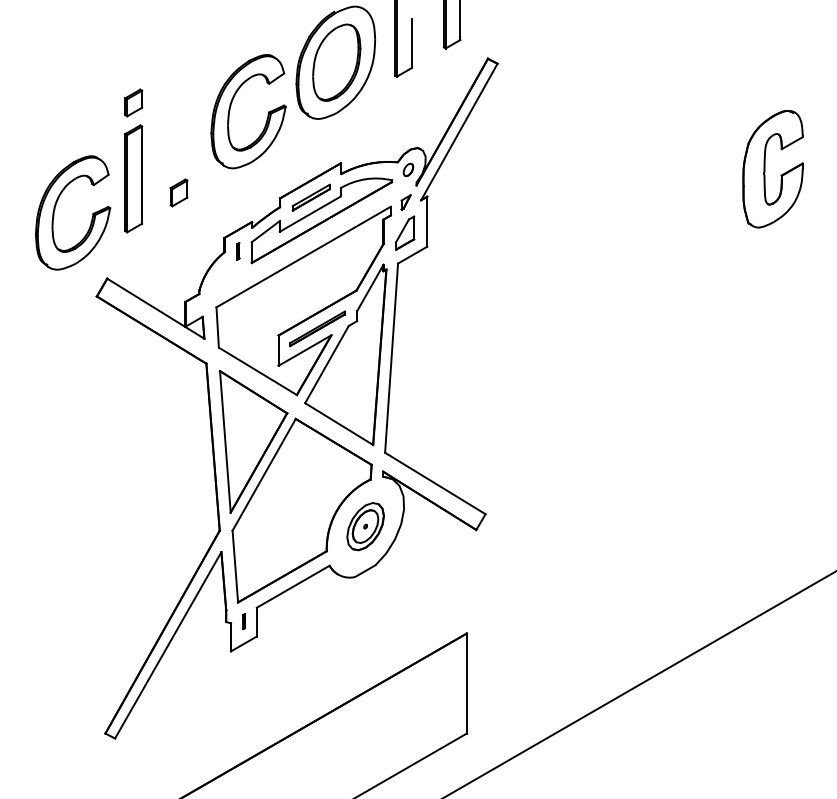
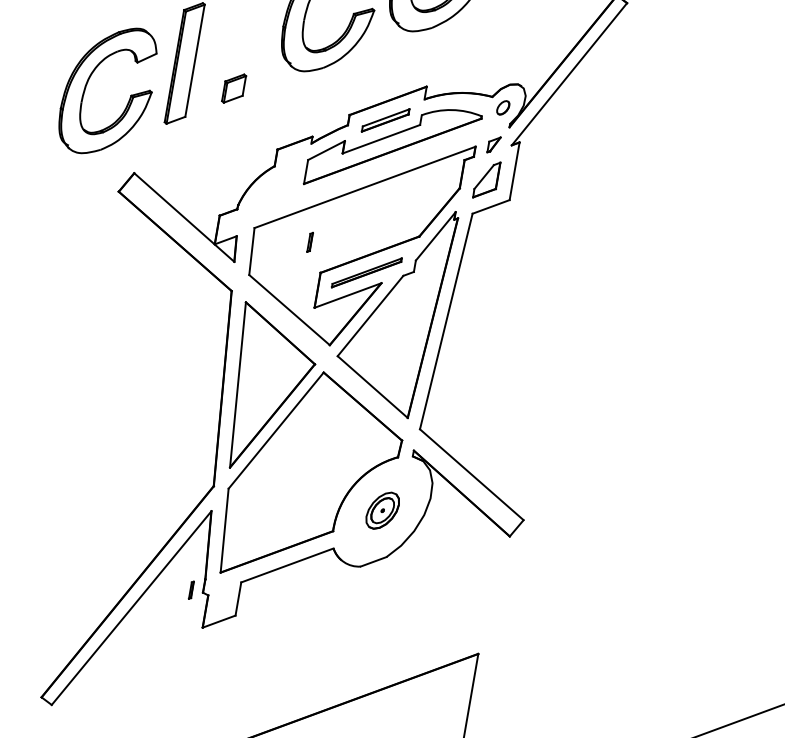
part: (238, 250) -> (310, 241), moved
part: (365, 526) -> (382, 510), size x0.7
line: (243, 621) -> (190, 590), moved

